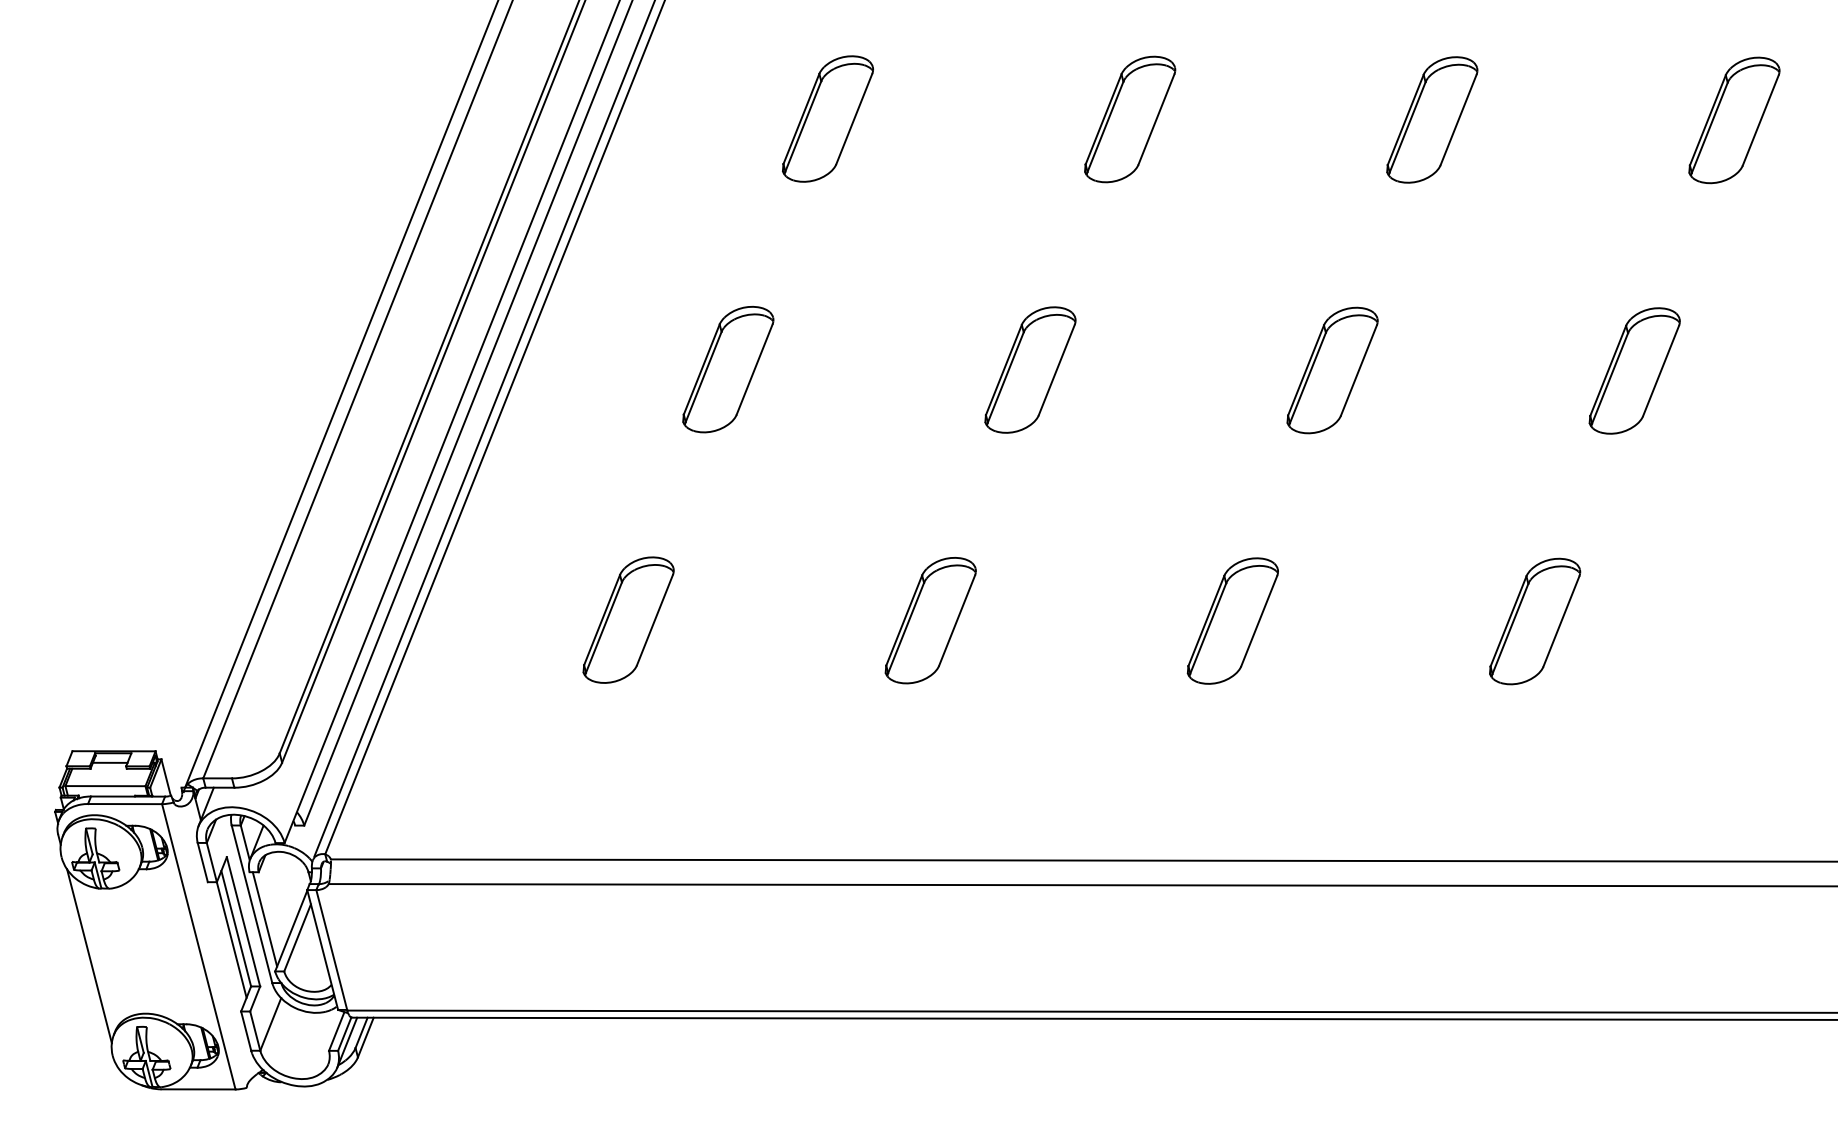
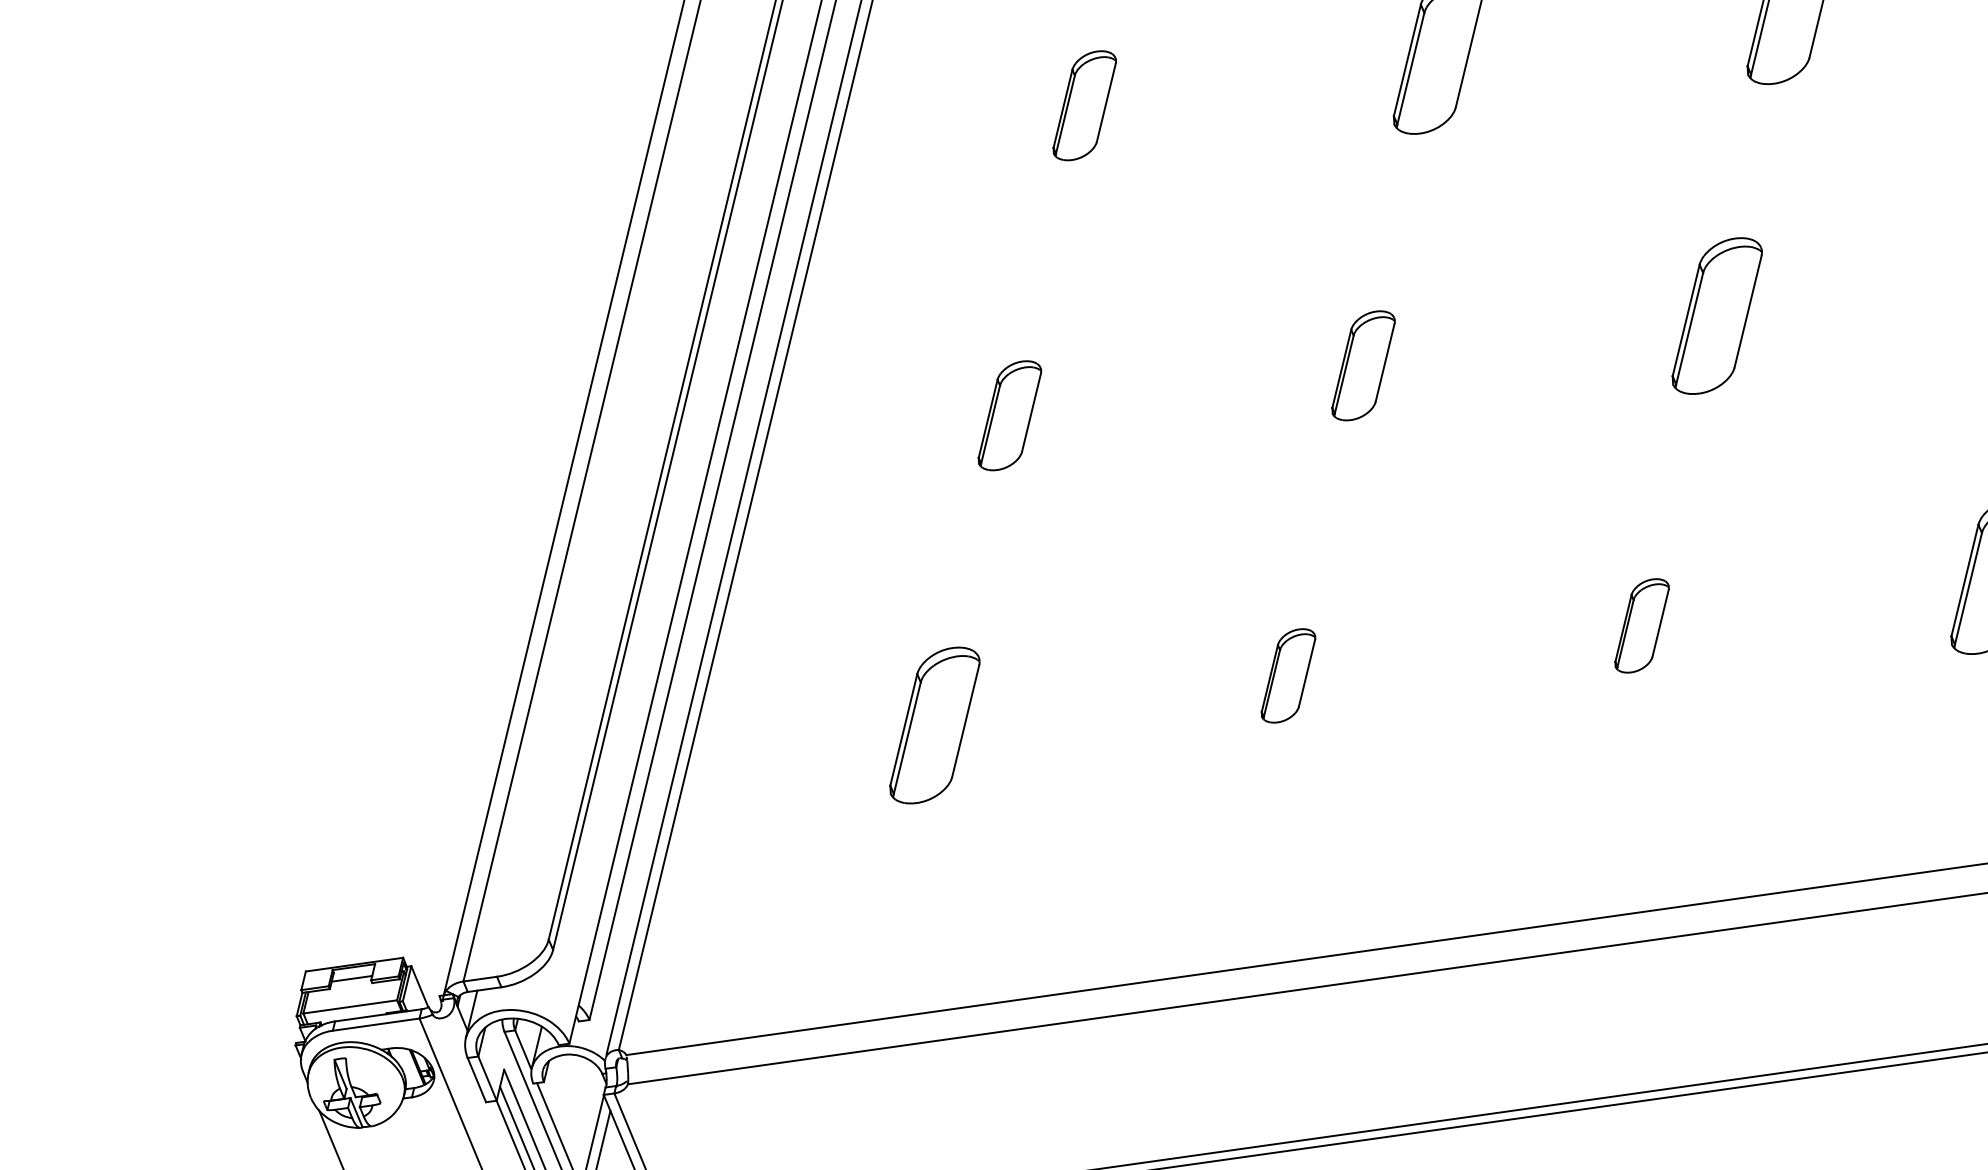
part: (827, 118) -> (1084, 105), size x0.7
part: (728, 369) -> (1010, 415), size x0.7
part: (1030, 369) -> (1363, 365), size x0.7
part: (930, 620) -> (1288, 675), size x0.6
part: (1232, 620) -> (1641, 625), size x0.6

